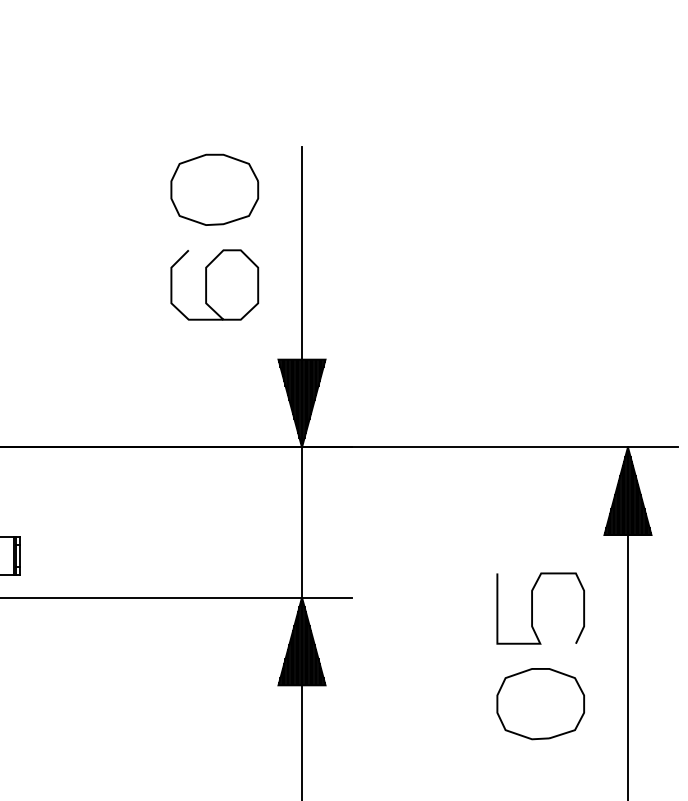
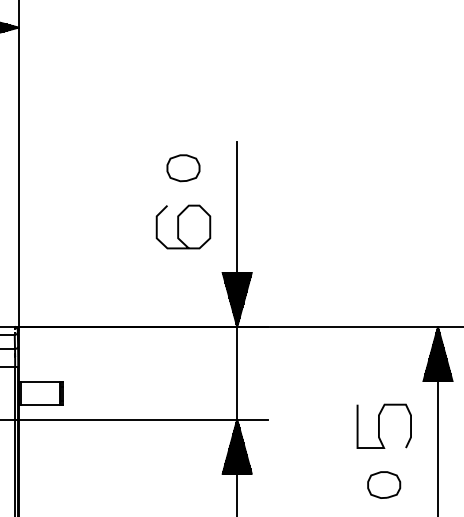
part: (214, 188) -> (183, 167), size x0.6
part: (539, 702) -> (383, 484), size x0.6

